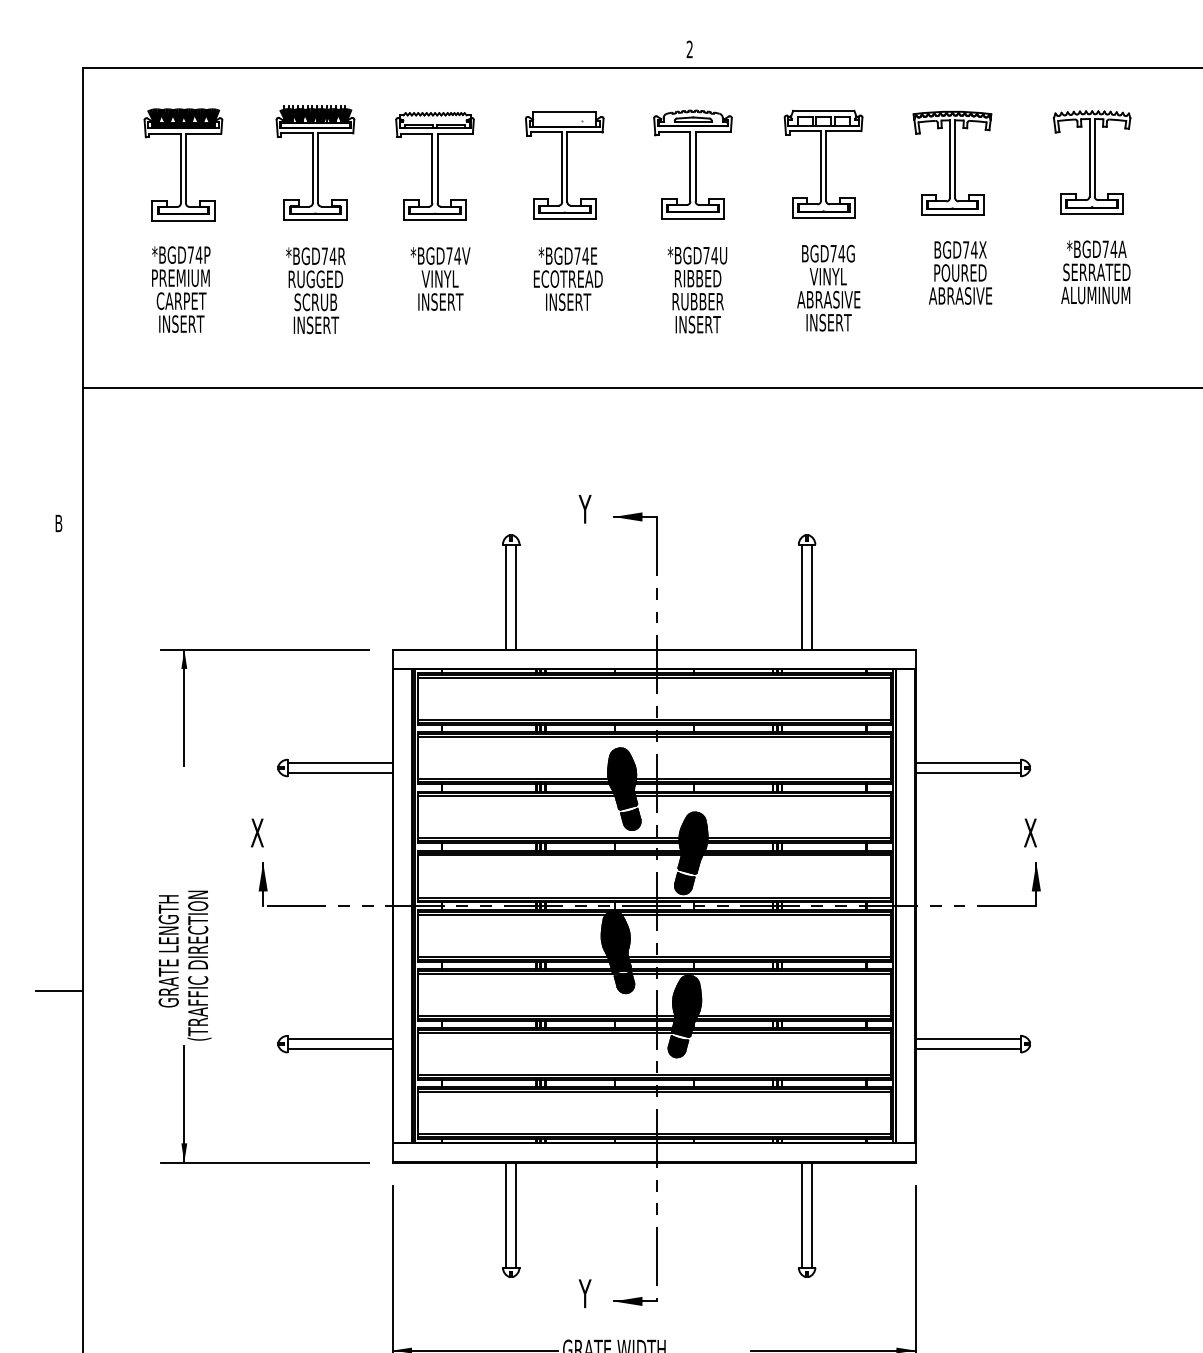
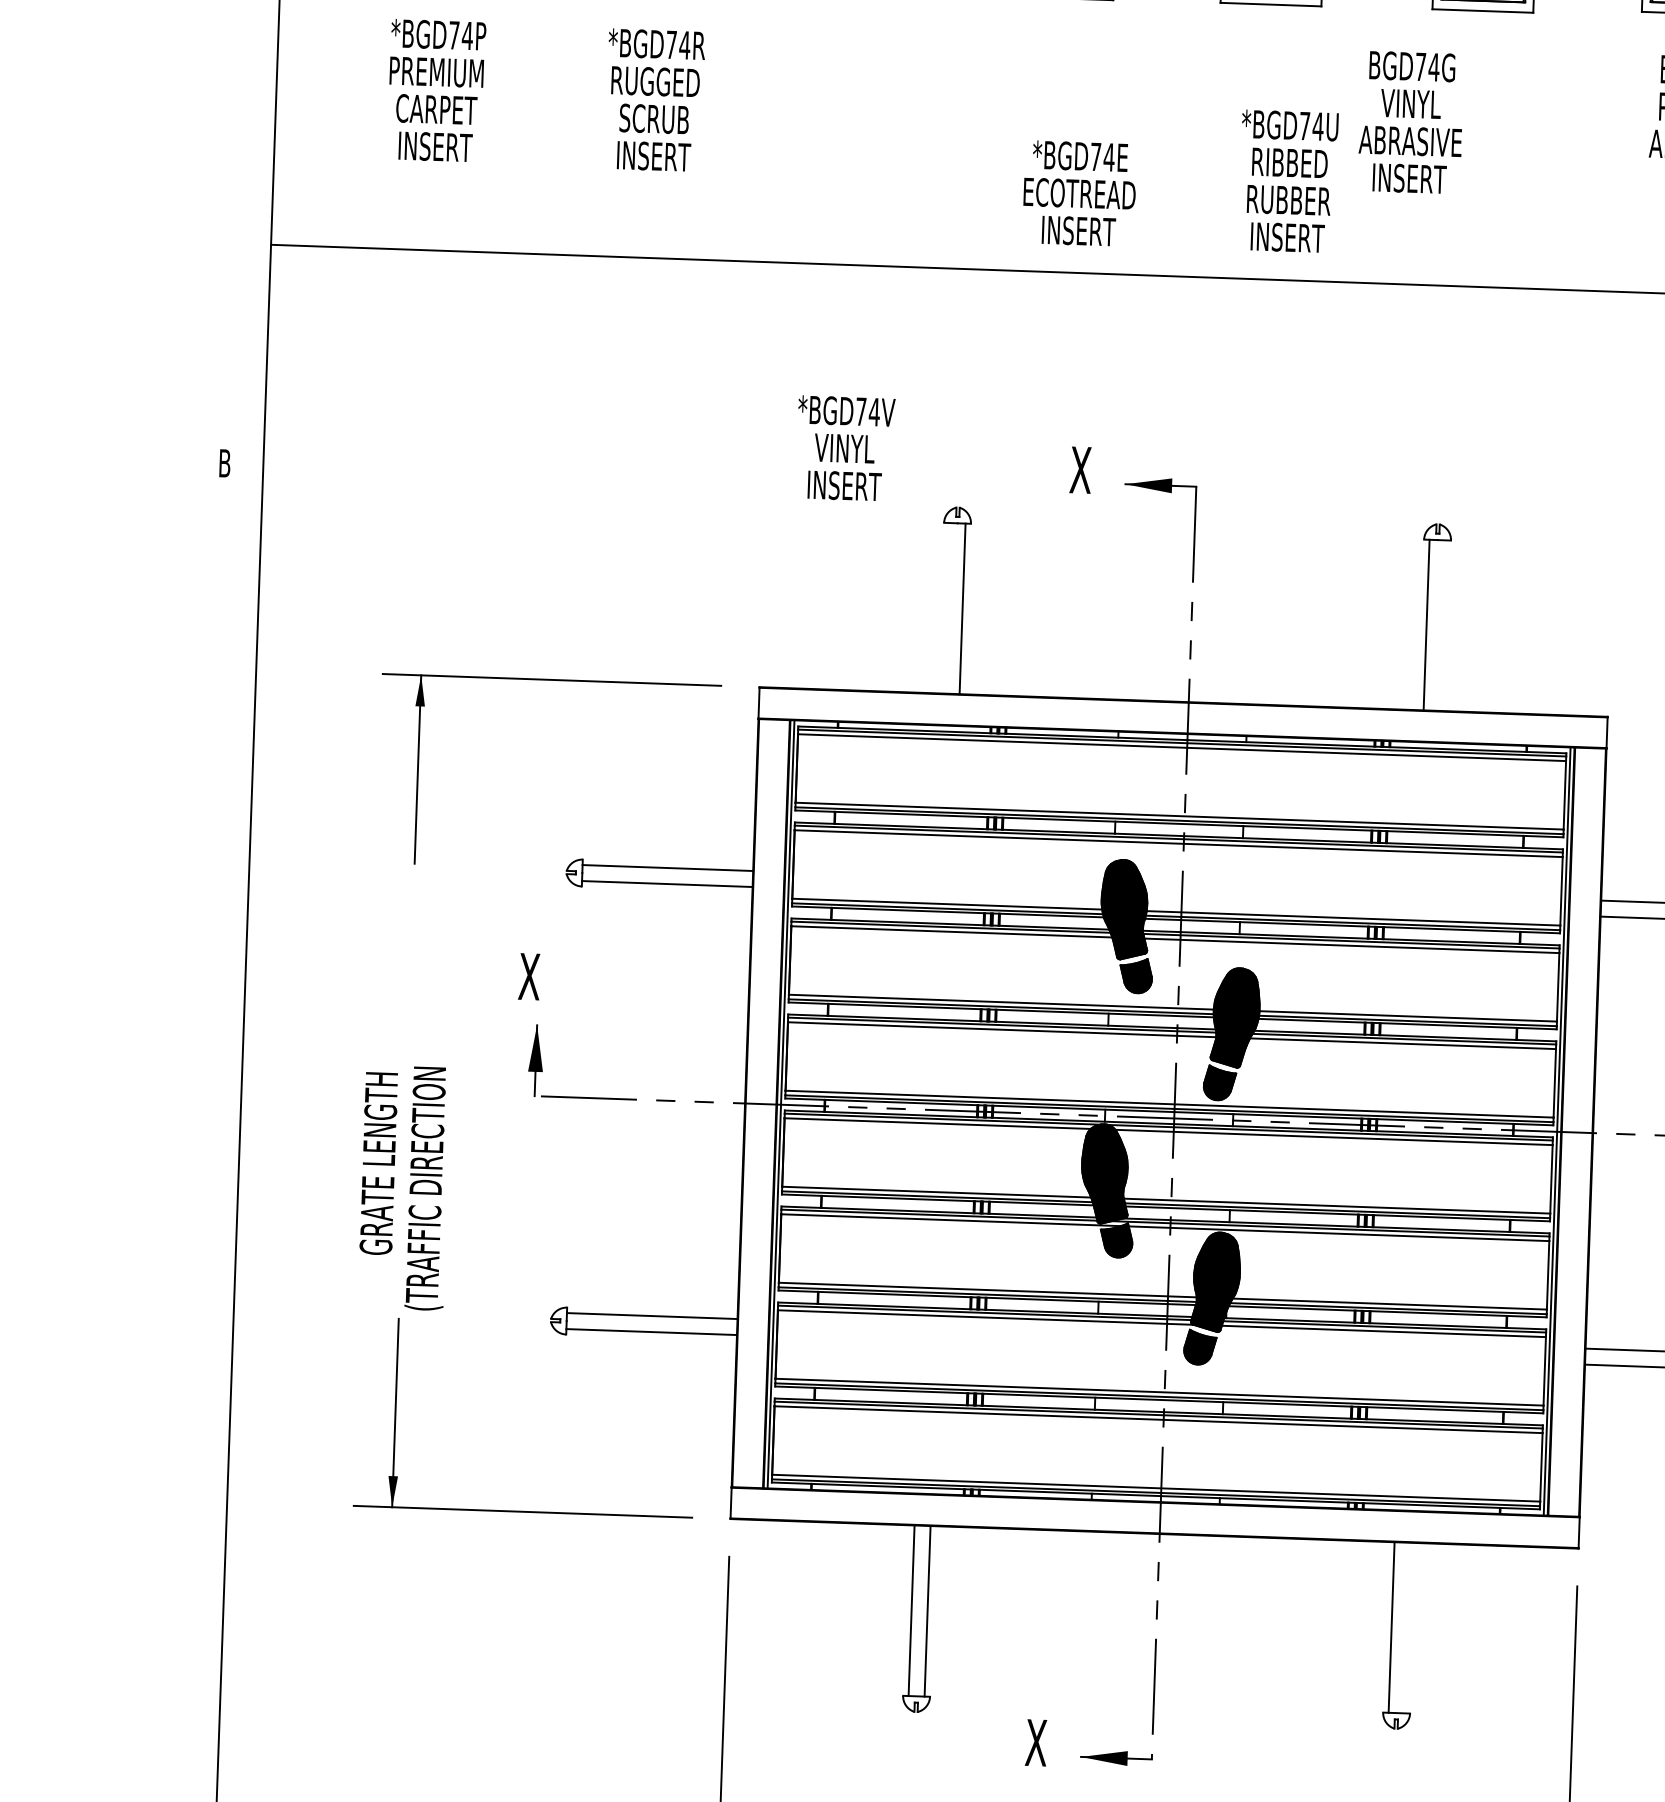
text: (440, 278) -> (845, 447), moved
text: (568, 278) -> (1080, 192), moved
text: (828, 287) -> (1410, 121), moved
text: (697, 289) -> (1288, 180), moved
text: (585, 509) -> (1080, 470), Y -> X
line: (506, 596) -> (946, 607), removed
line: (812, 596) -> (1443, 624), removed
line: (59, 990) -> (199, 1221), removed
line: (812, 1214) -> (1408, 1627), removed
text: (585, 1293) -> (1035, 1742), Y -> X

